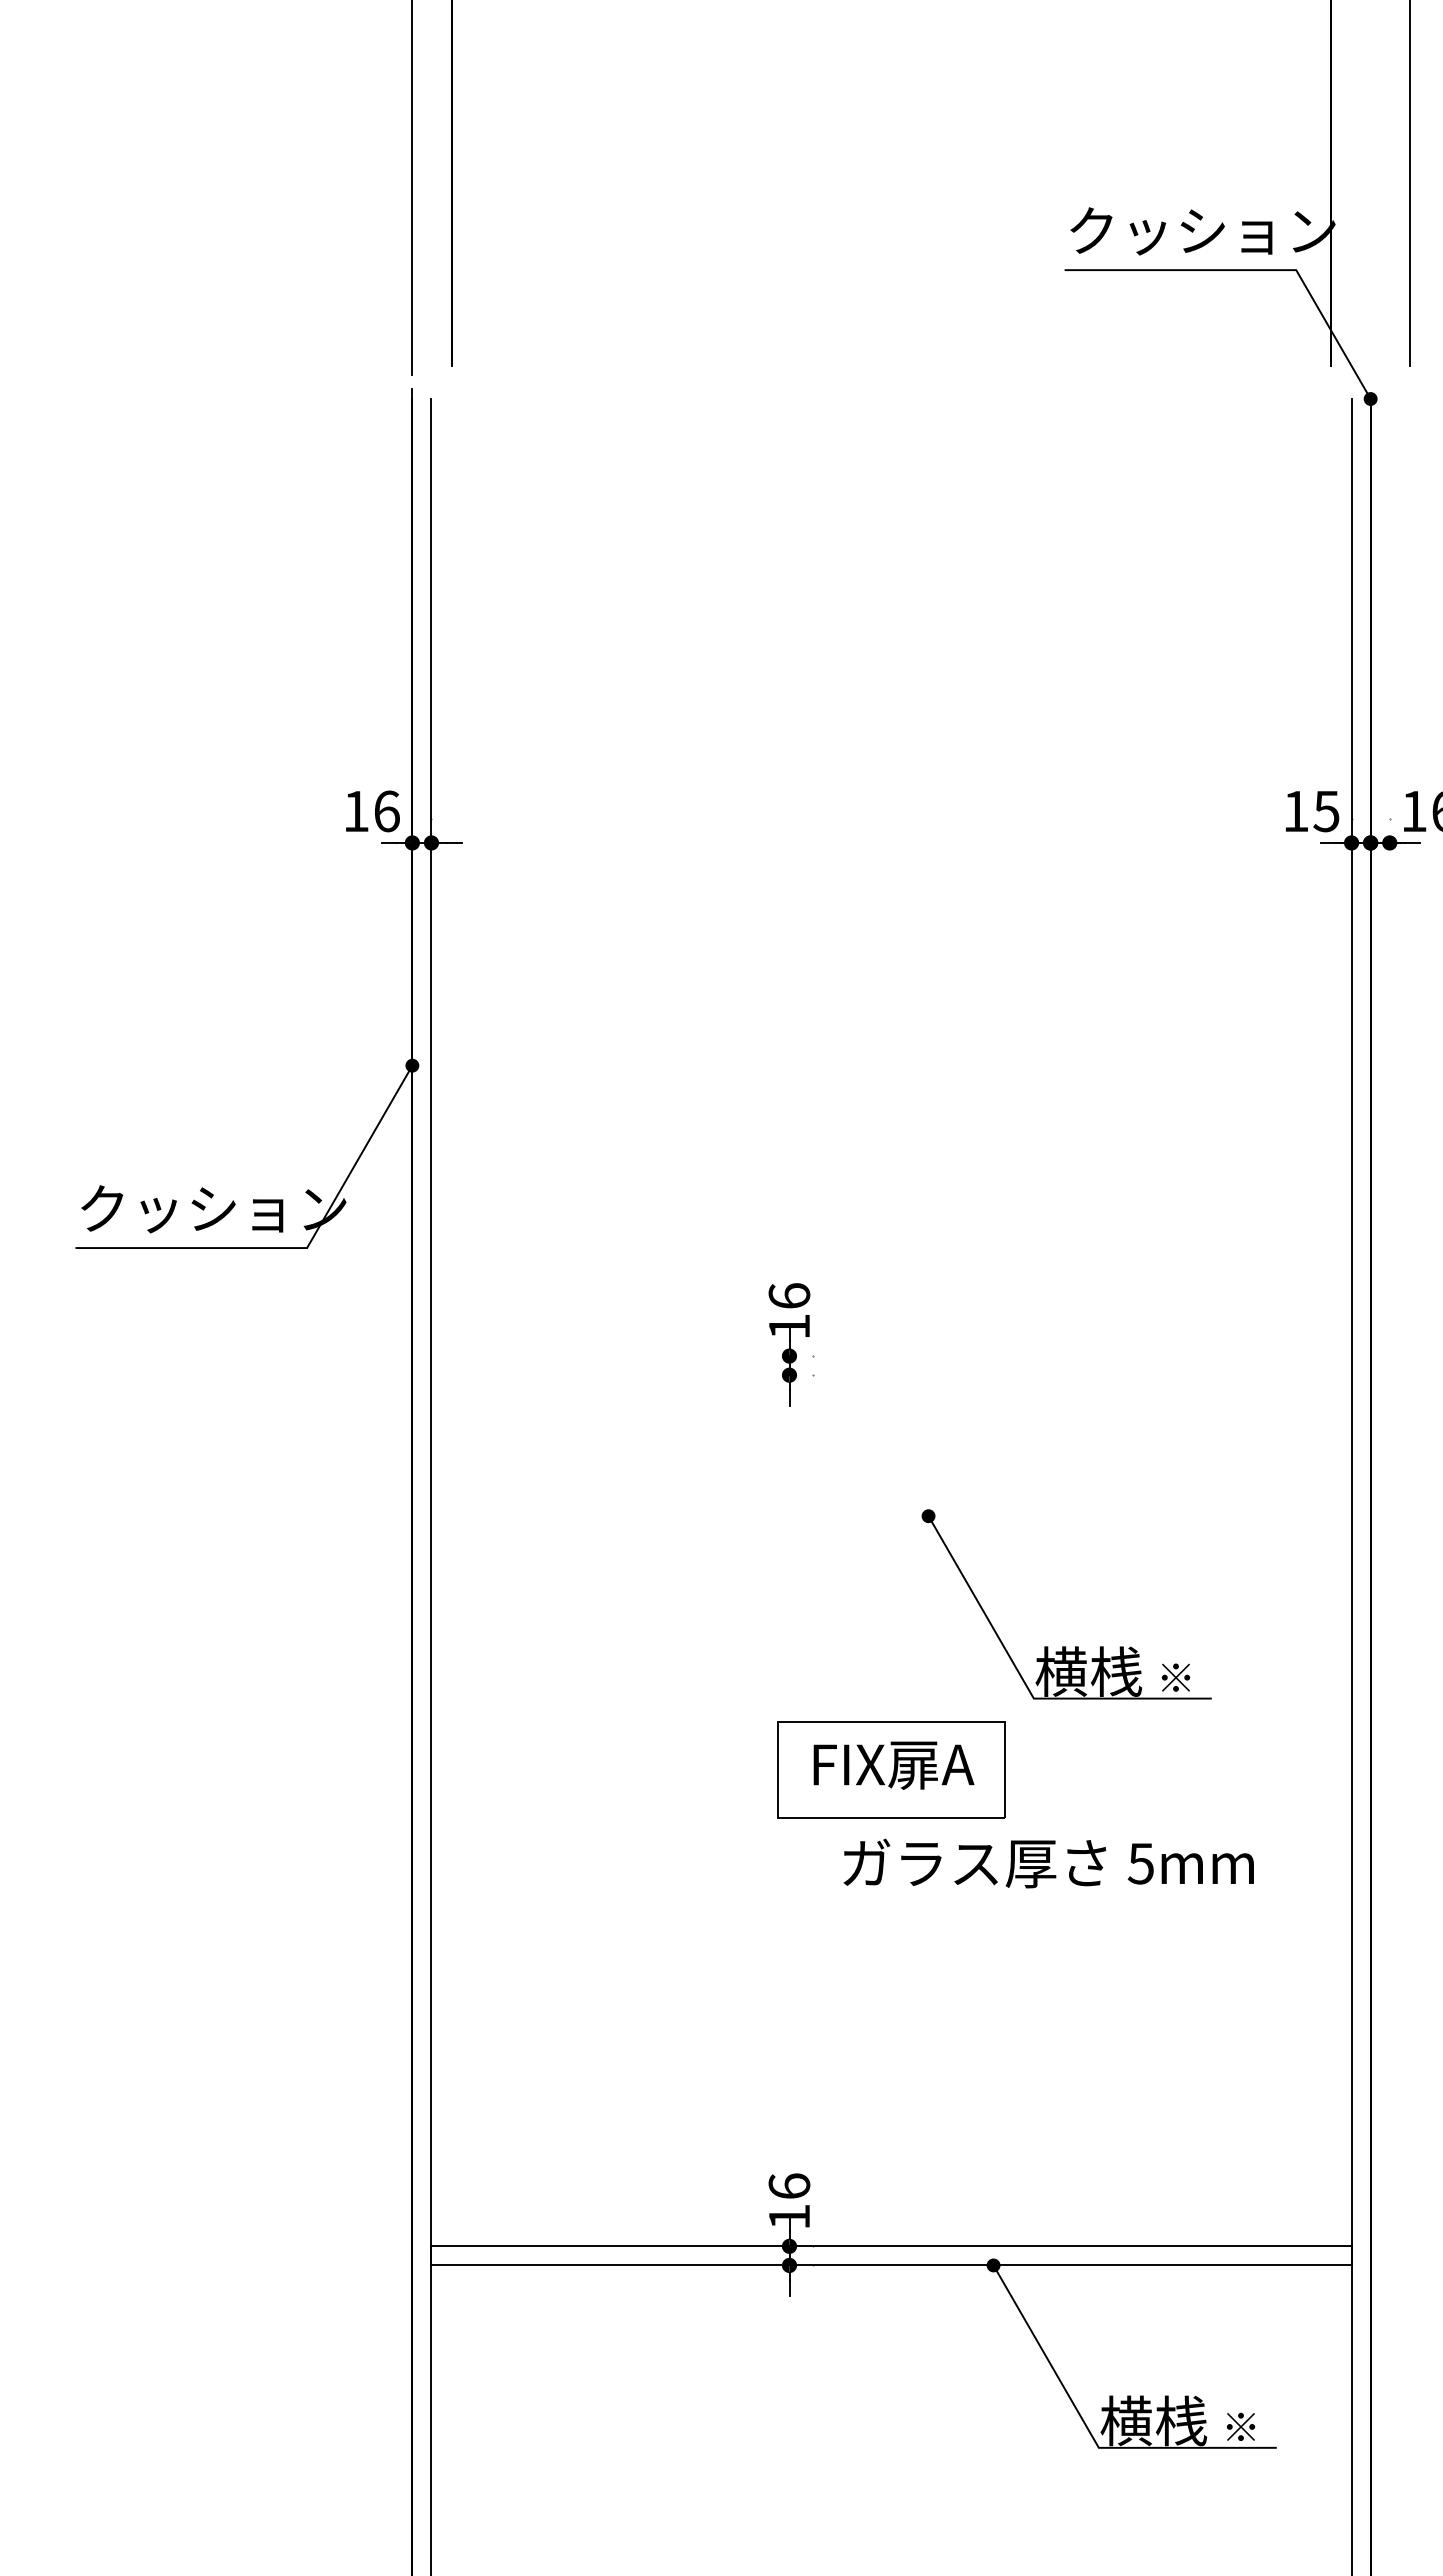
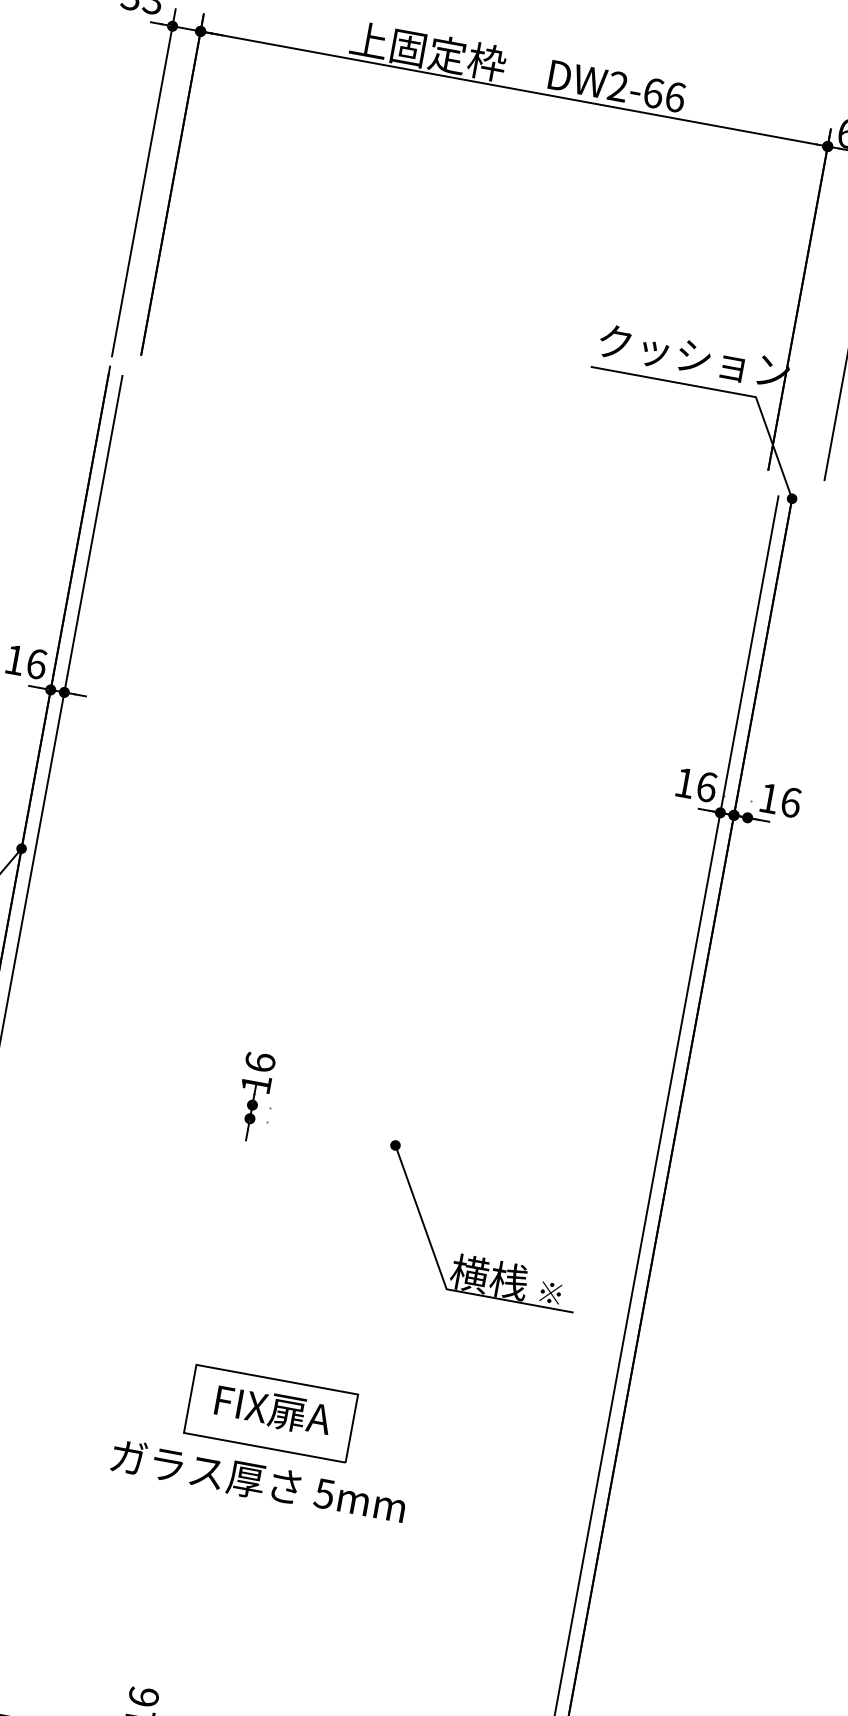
text: (1326, 811) -> (706, 787), 15 -> 16
part: (1065, 1646) -> (476, 1256), moved
text: (1048, 1863) -> (258, 1481), moved

